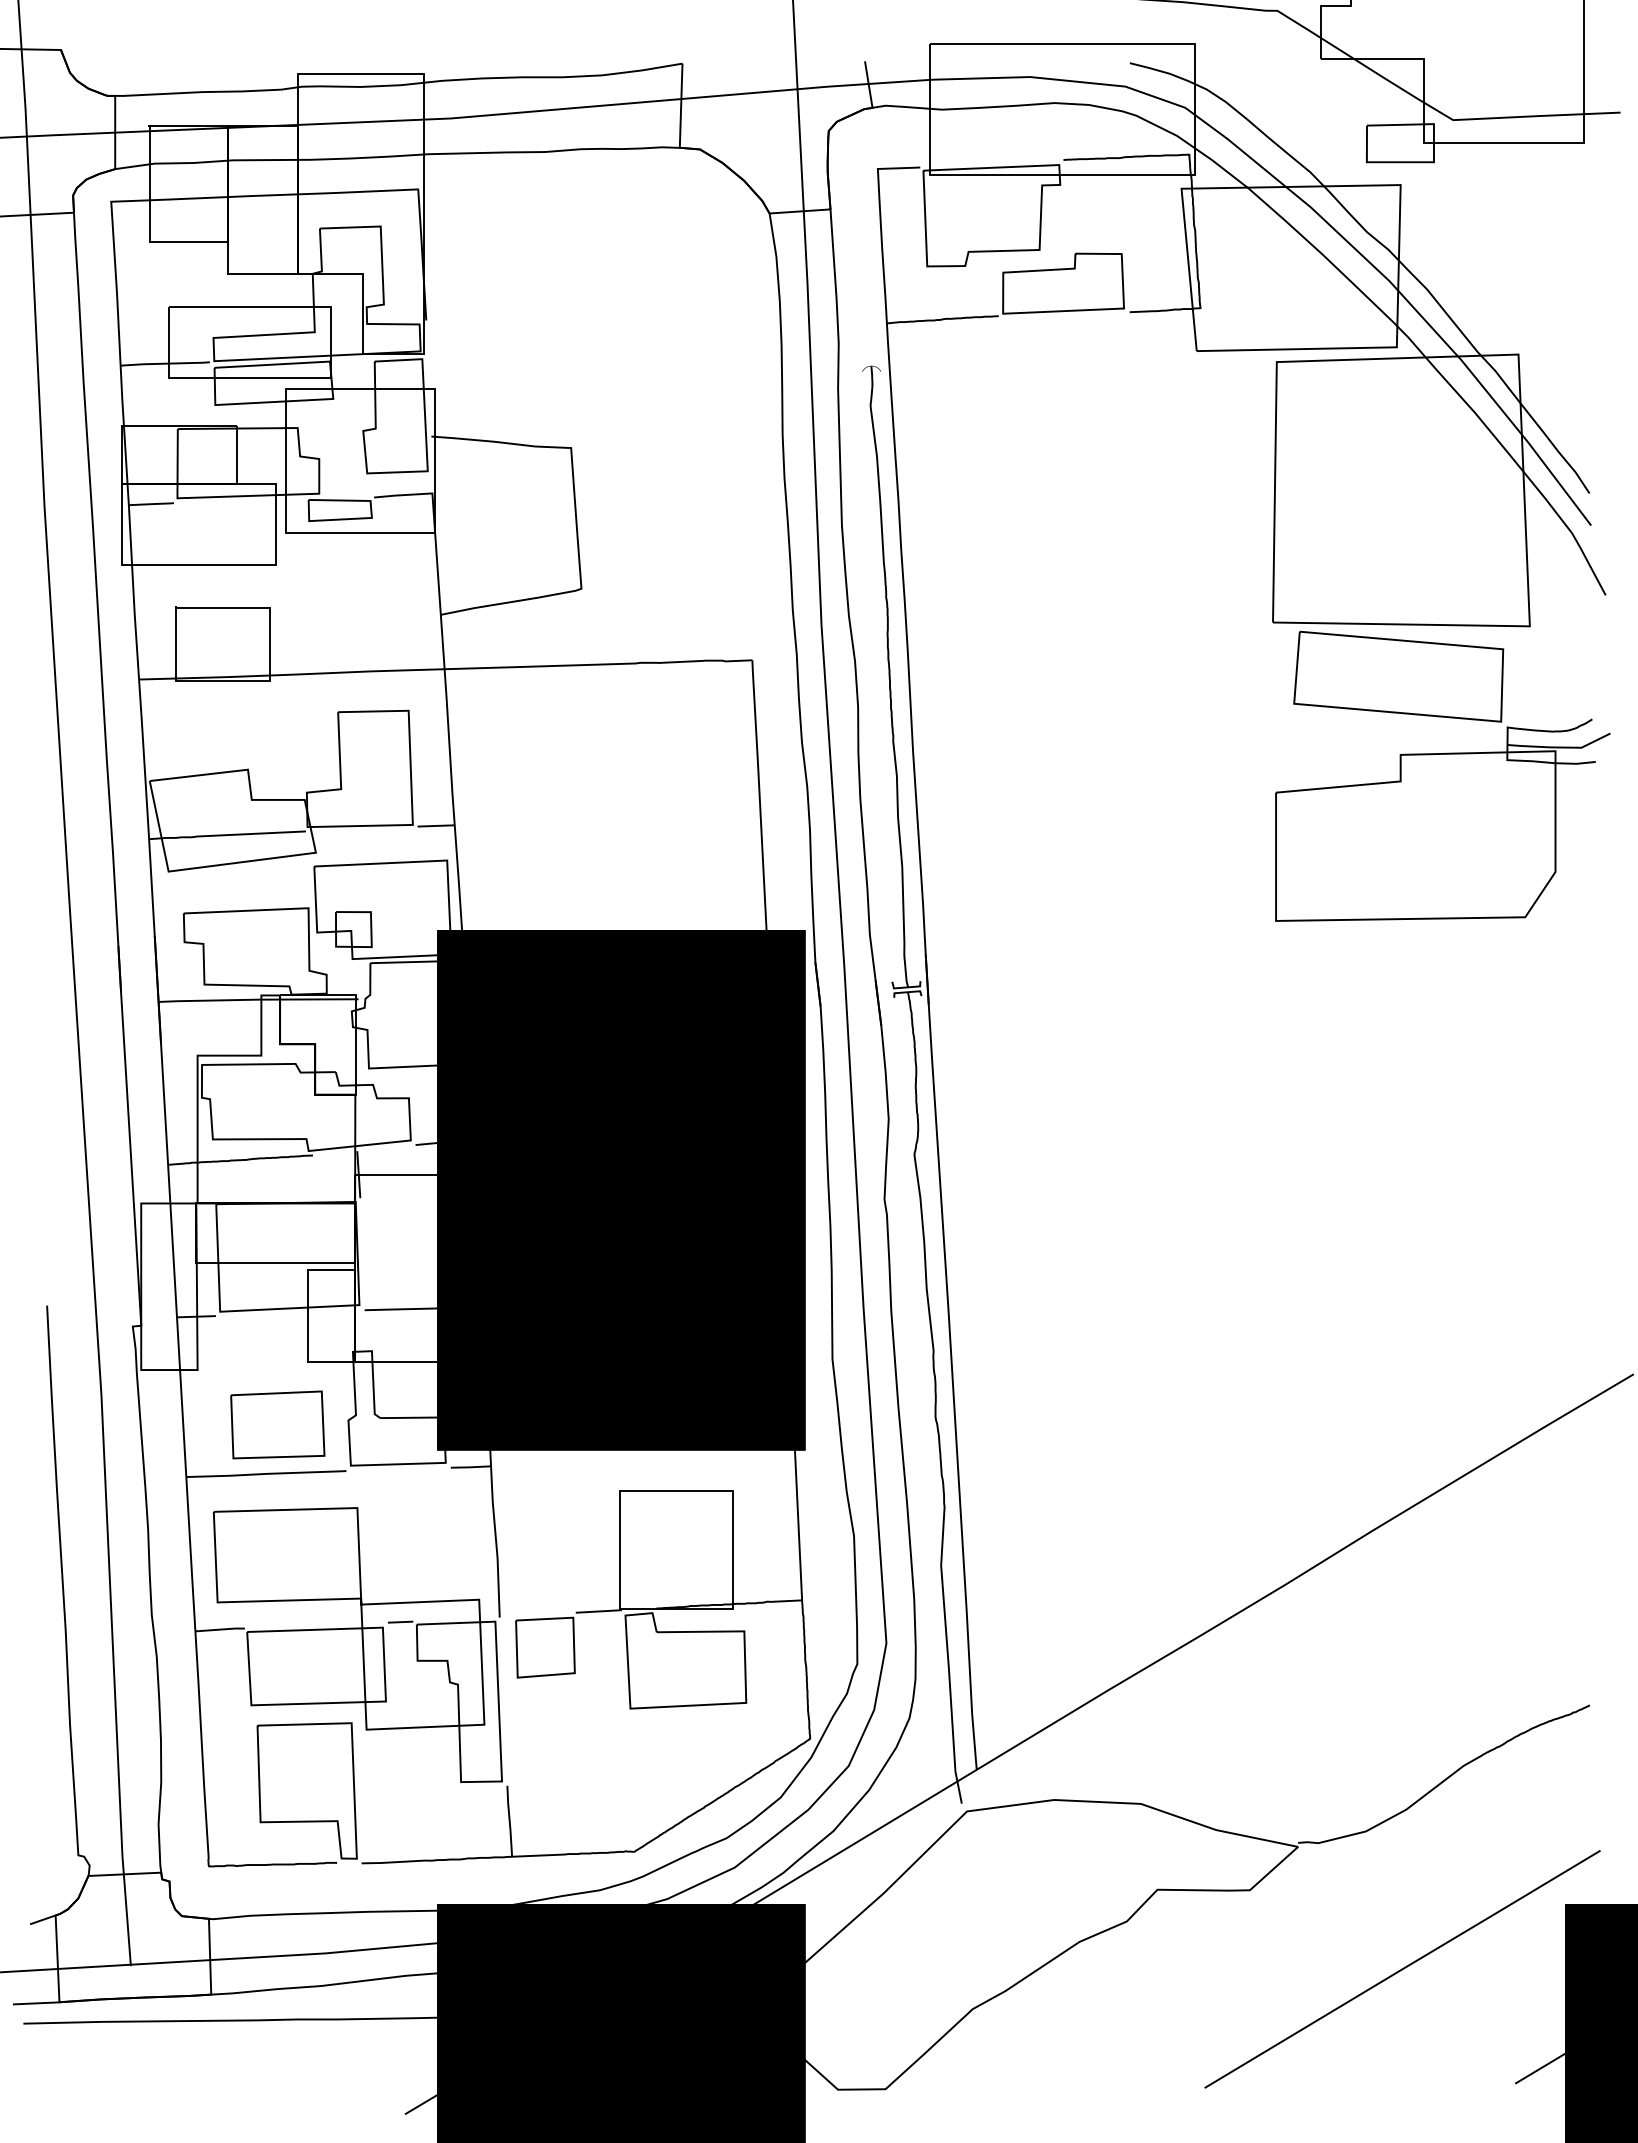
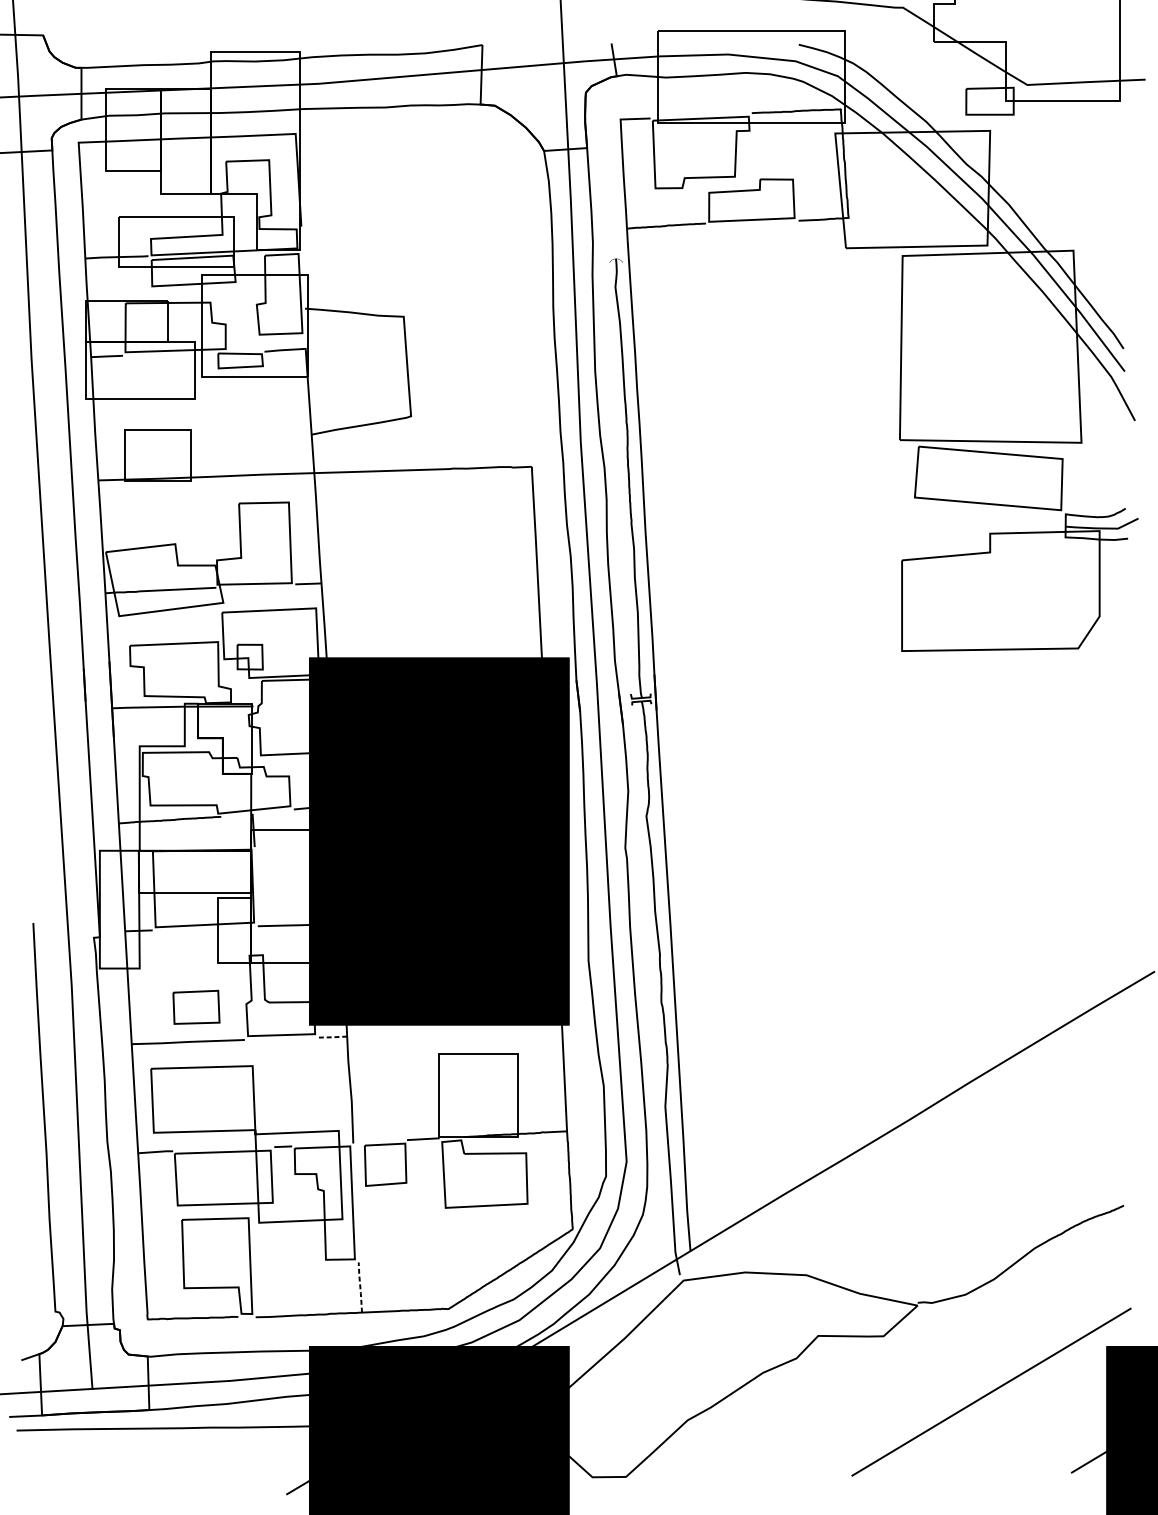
part: (277, 1424) -> (196, 1007), size x0.7
line: (469, 1467) -> (331, 1037), solid -> dashed
line: (509, 1821) -> (360, 1287), solid -> dashed

